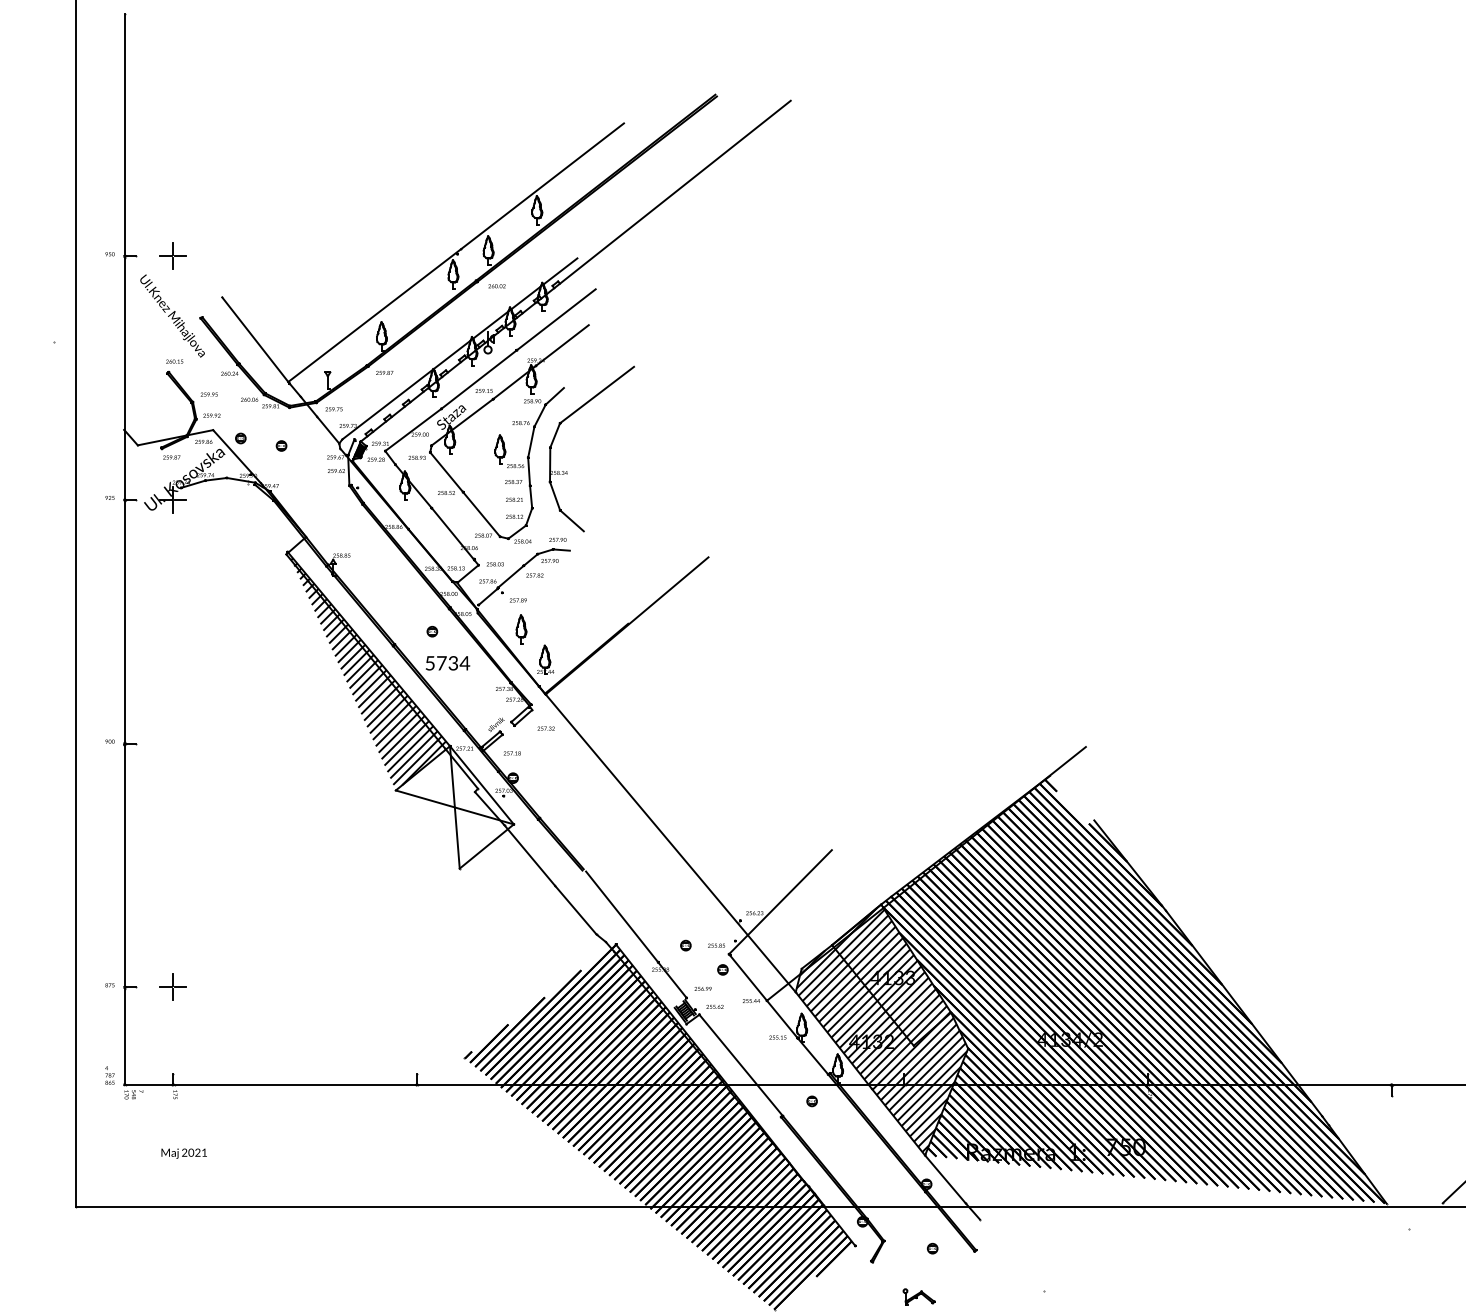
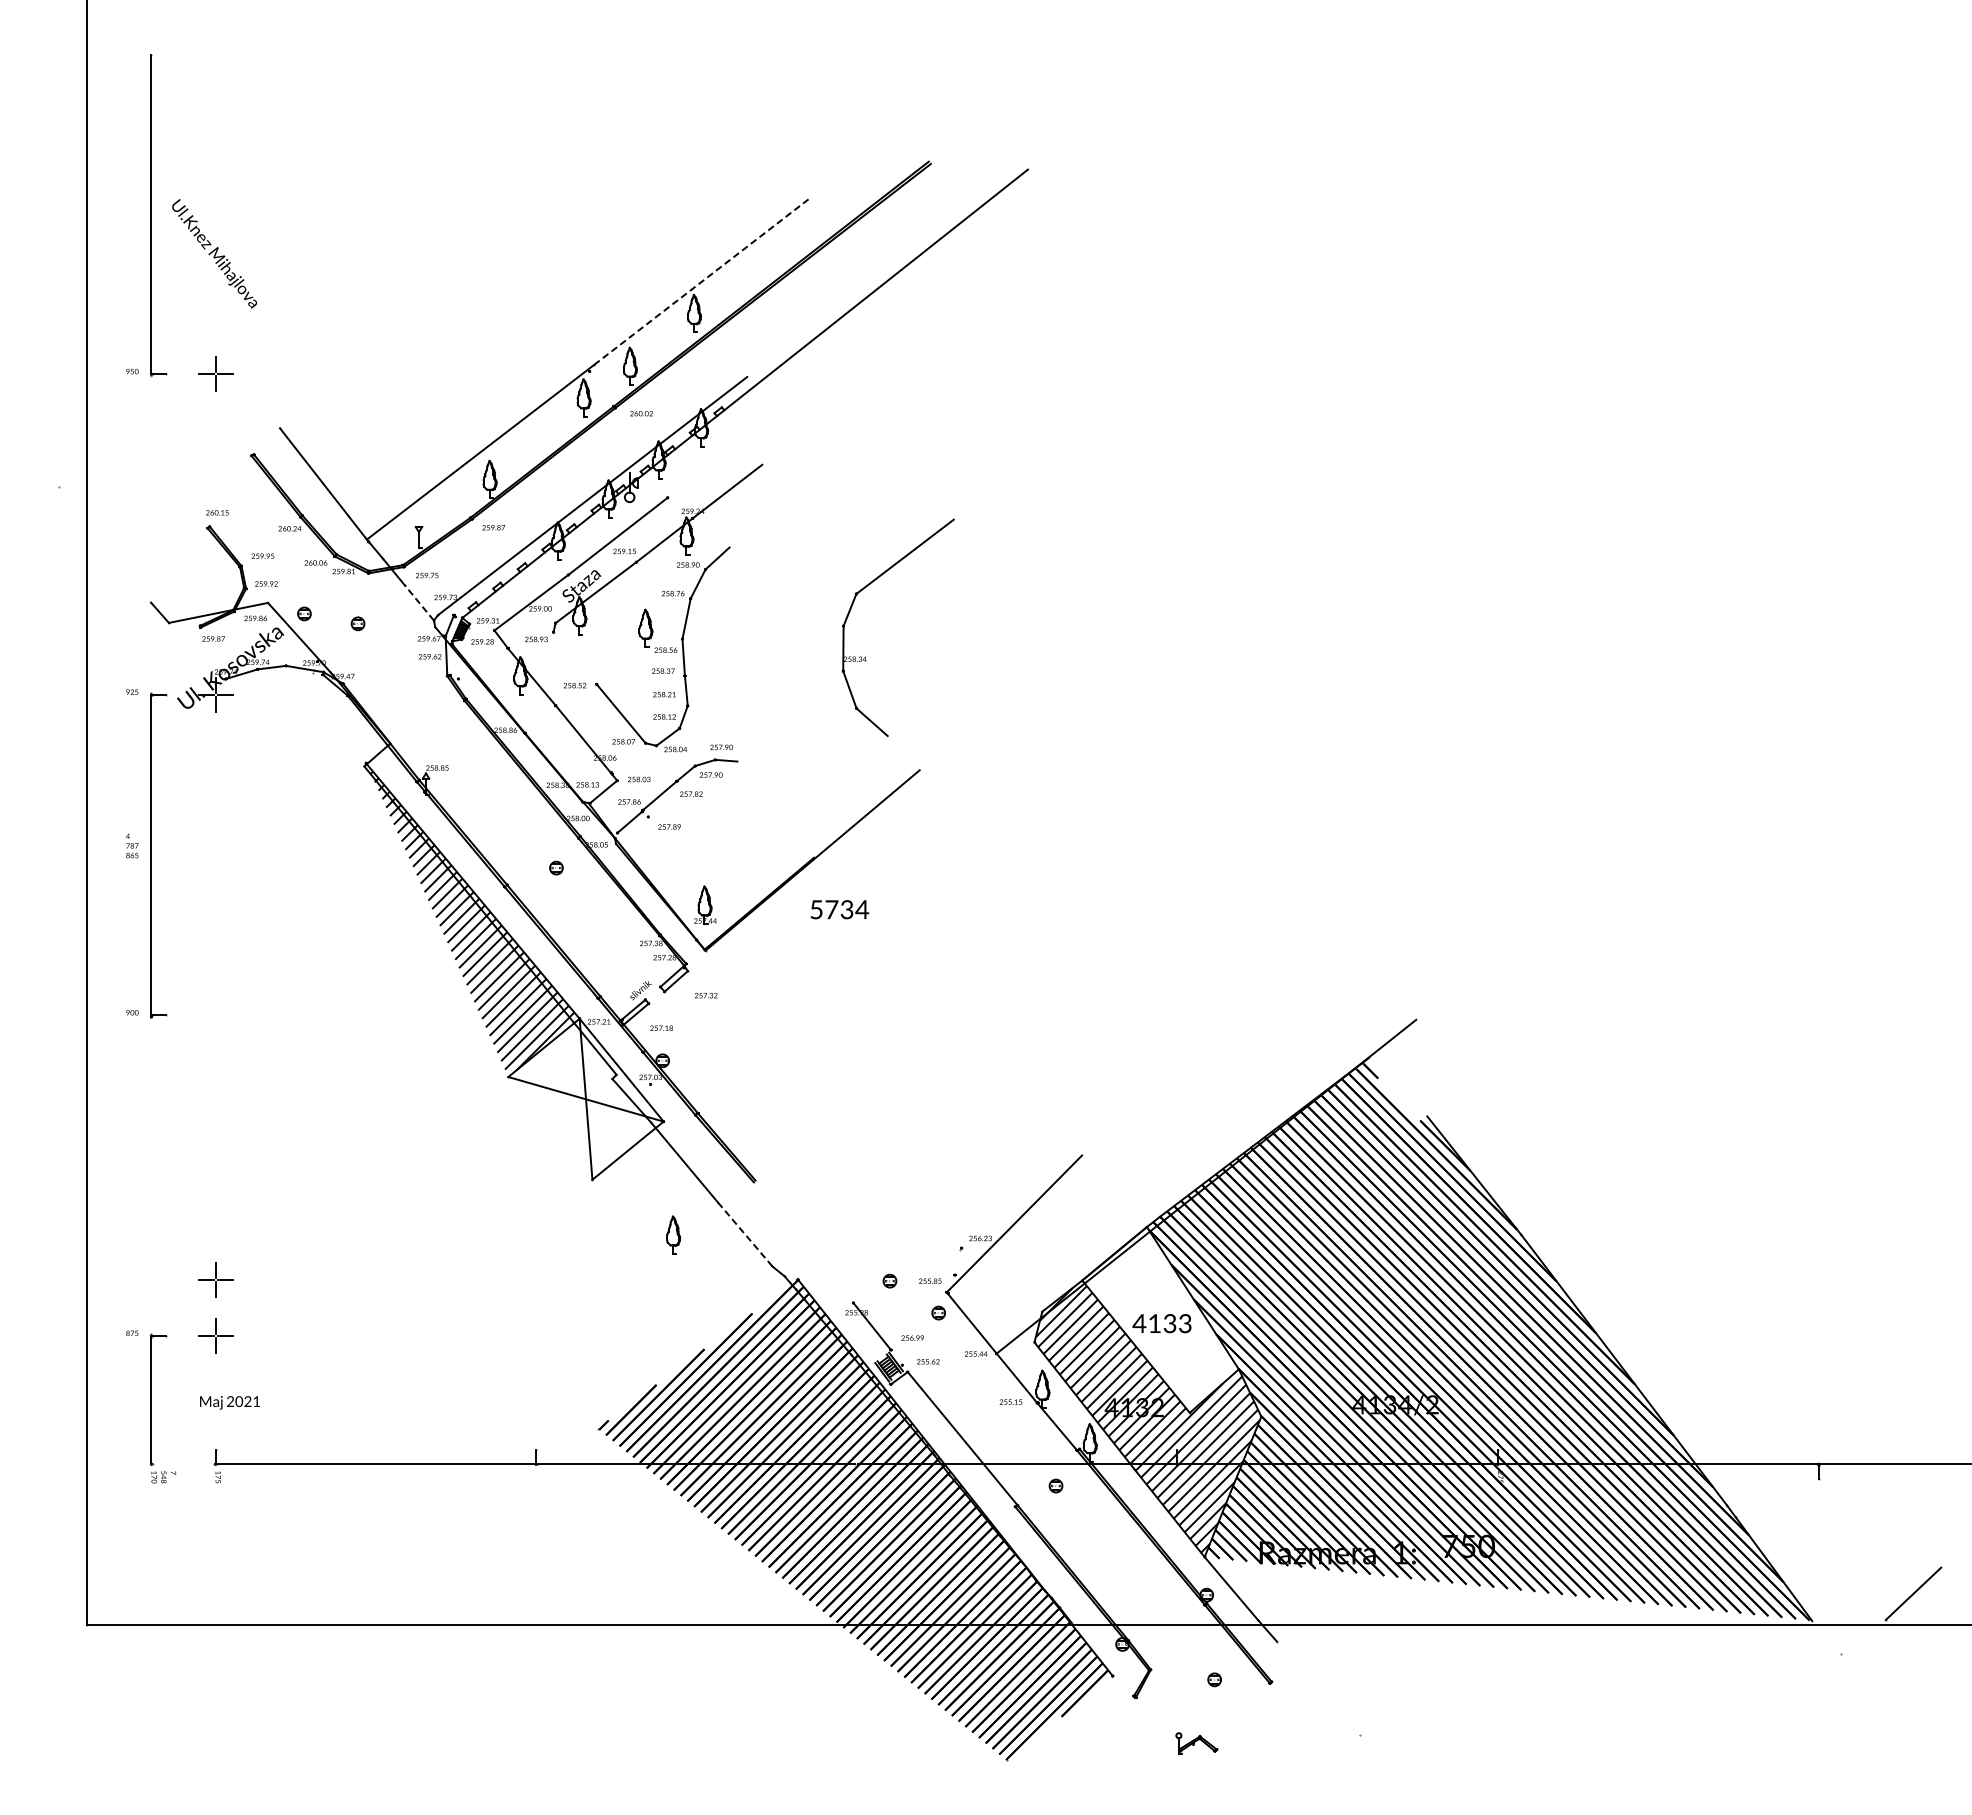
line: (542, 185) -> (701, 281), solid -> dashed
text: (172, 315) -> (214, 253), moved
line: (556, 319) -> (719, 457), removed
line: (124, 378) -> (151, 534), removed
line: (328, 429) -> (419, 602), solid -> dashed
part: (566, 470) -> (865, 656), moved
line: (446, 472) -> (574, 658), removed
part: (521, 628) -> (673, 1234), moved
text: (447, 663) -> (839, 909), moved
line: (670, 843) -> (869, 1146), removed
line: (124, 865) -> (151, 1175), removed
line: (576, 910) -> (745, 1234), solid -> dashed
line: (621, 916) -> (805, 1242), removed
part: (173, 944) -> (215, 1279), added
hatch: (893, 974) -> (1162, 1319), removed
text: (110, 1075) -> (132, 845), moved
line: (148, 1085) -> (183, 1464), removed
text: (183, 1153) -> (229, 1402), moved

